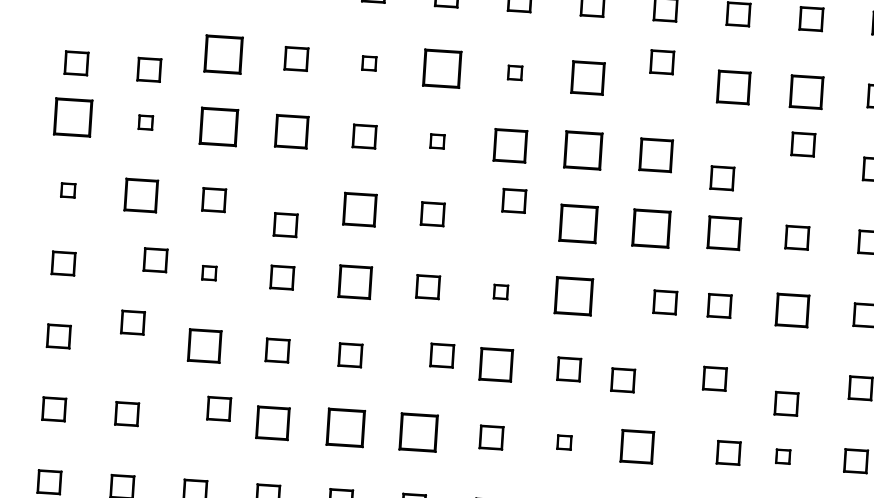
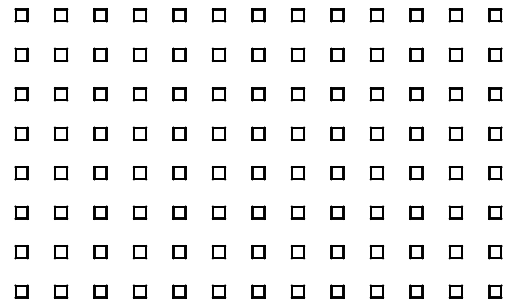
part: (223, 53) -> (100, 54), size x0.62
part: (662, 61) -> (337, 54), moved
part: (76, 62) -> (21, 54), moved
part: (369, 63) -> (179, 54), size x1.67
part: (441, 67) -> (218, 54), size x0.62
part: (148, 69) -> (60, 54), moved
part: (515, 72) -> (258, 54), size x1.67
part: (587, 77) -> (297, 54), size x0.71
part: (733, 86) -> (376, 54), size x0.71
part: (806, 91) -> (416, 54), size x0.71
part: (72, 118) -> (21, 94), size x0.62
part: (144, 122) -> (60, 94), size x1.67
part: (218, 127) -> (100, 94), size x0.62
part: (290, 132) -> (139, 94), size x0.71
part: (436, 141) -> (218, 94), size x1.67
part: (803, 145) -> (416, 94), moved
part: (510, 146) -> (258, 94), size x0.71
part: (582, 151) -> (297, 94), size x0.62
part: (656, 155) -> (337, 94), size x0.71
part: (721, 178) -> (376, 94), moved
part: (68, 190) -> (21, 133), size x1.67
part: (140, 194) -> (60, 133), size x0.71
part: (514, 200) -> (258, 133), moved
part: (359, 209) -> (179, 133), size x0.71
part: (577, 223) -> (297, 133), size x0.62
part: (284, 224) -> (139, 133), moved
part: (651, 227) -> (337, 133), size x0.62
part: (723, 232) -> (376, 133), size x0.71
part: (154, 260) -> (60, 173), moved
part: (209, 273) -> (100, 173), size x1.67
part: (355, 282) -> (179, 173), size x0.71
part: (500, 292) -> (258, 173), size x1.67
part: (572, 296) -> (297, 173), size x0.62
part: (665, 302) -> (337, 173), moved
part: (792, 311) -> (416, 173), size x0.71
part: (131, 322) -> (60, 212), moved
part: (204, 345) -> (100, 212), size x0.71
part: (441, 355) -> (218, 212), moved
part: (496, 364) -> (258, 212), size x0.71
part: (623, 379) -> (337, 212), moved
part: (786, 403) -> (416, 212), moved
part: (218, 409) -> (100, 252), moved
part: (271, 423) -> (139, 252), size x0.71
part: (345, 428) -> (179, 252), size x0.62
part: (417, 433) -> (218, 252), size x0.62
part: (563, 442) -> (297, 252), size x1.67
part: (637, 447) -> (337, 252), size x0.71
part: (727, 453) -> (376, 252), moved
part: (783, 457) -> (416, 252), size x1.67

